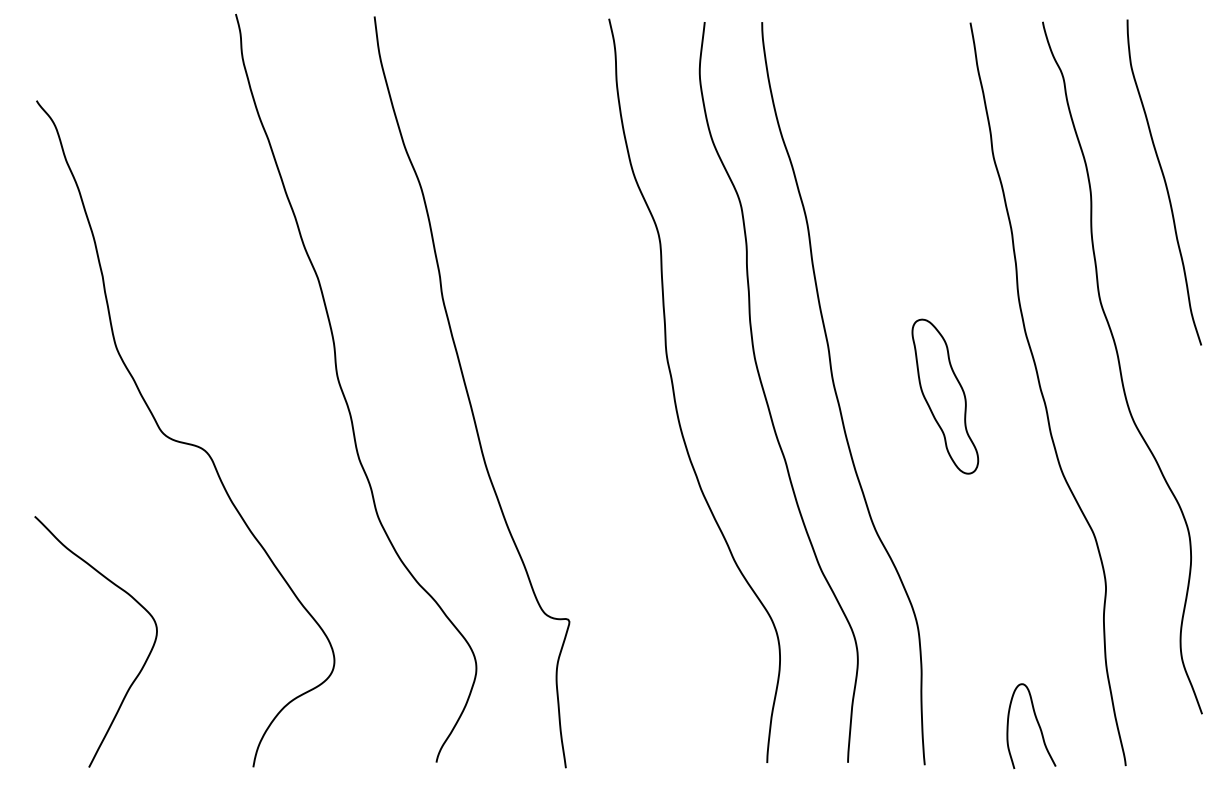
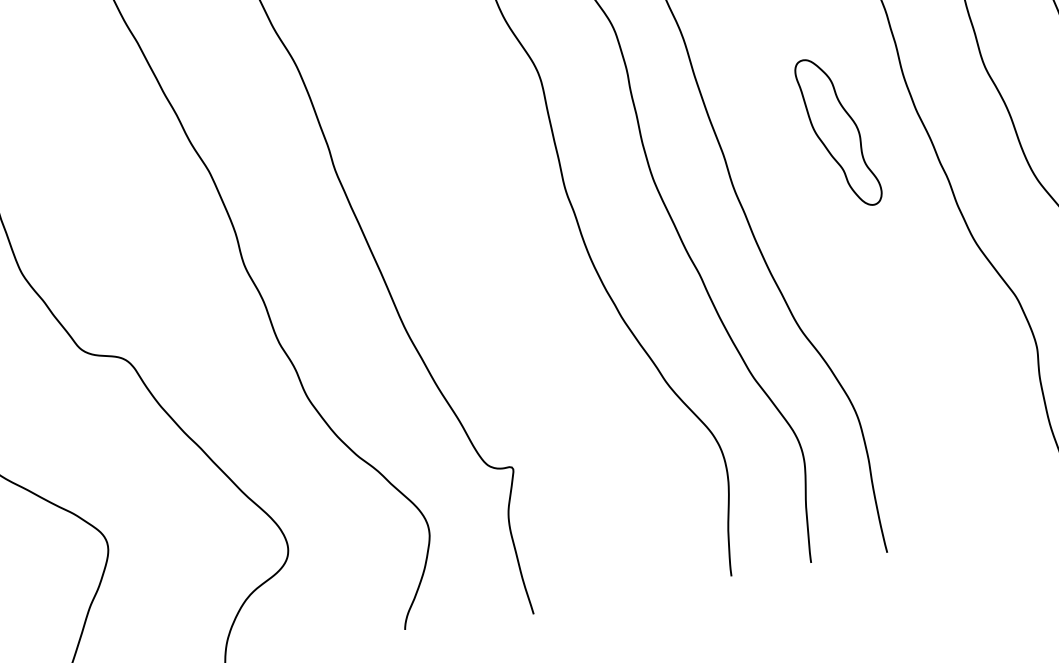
part: (945, 396) -> (838, 132), moved
curve: (1037, 724) -> (991, 494), removed

